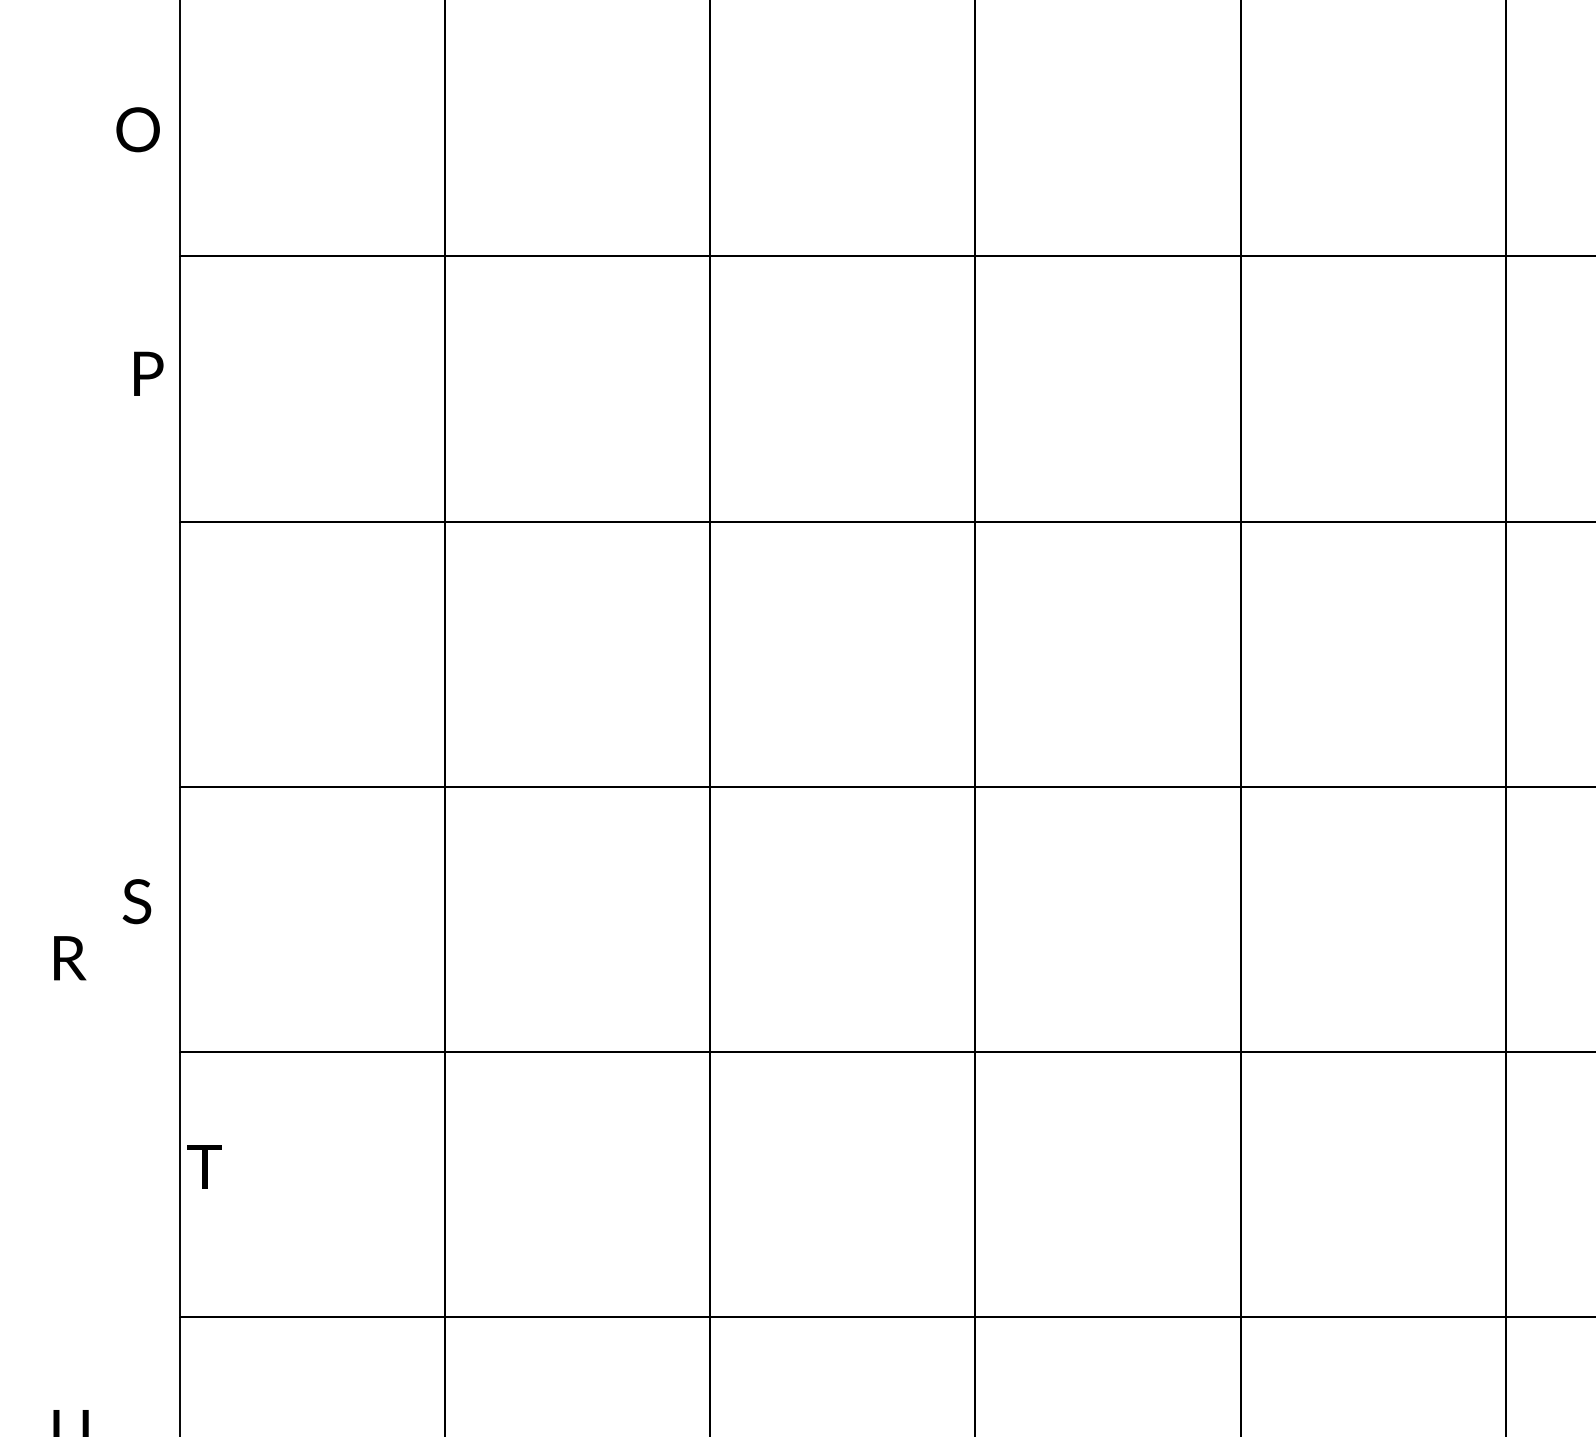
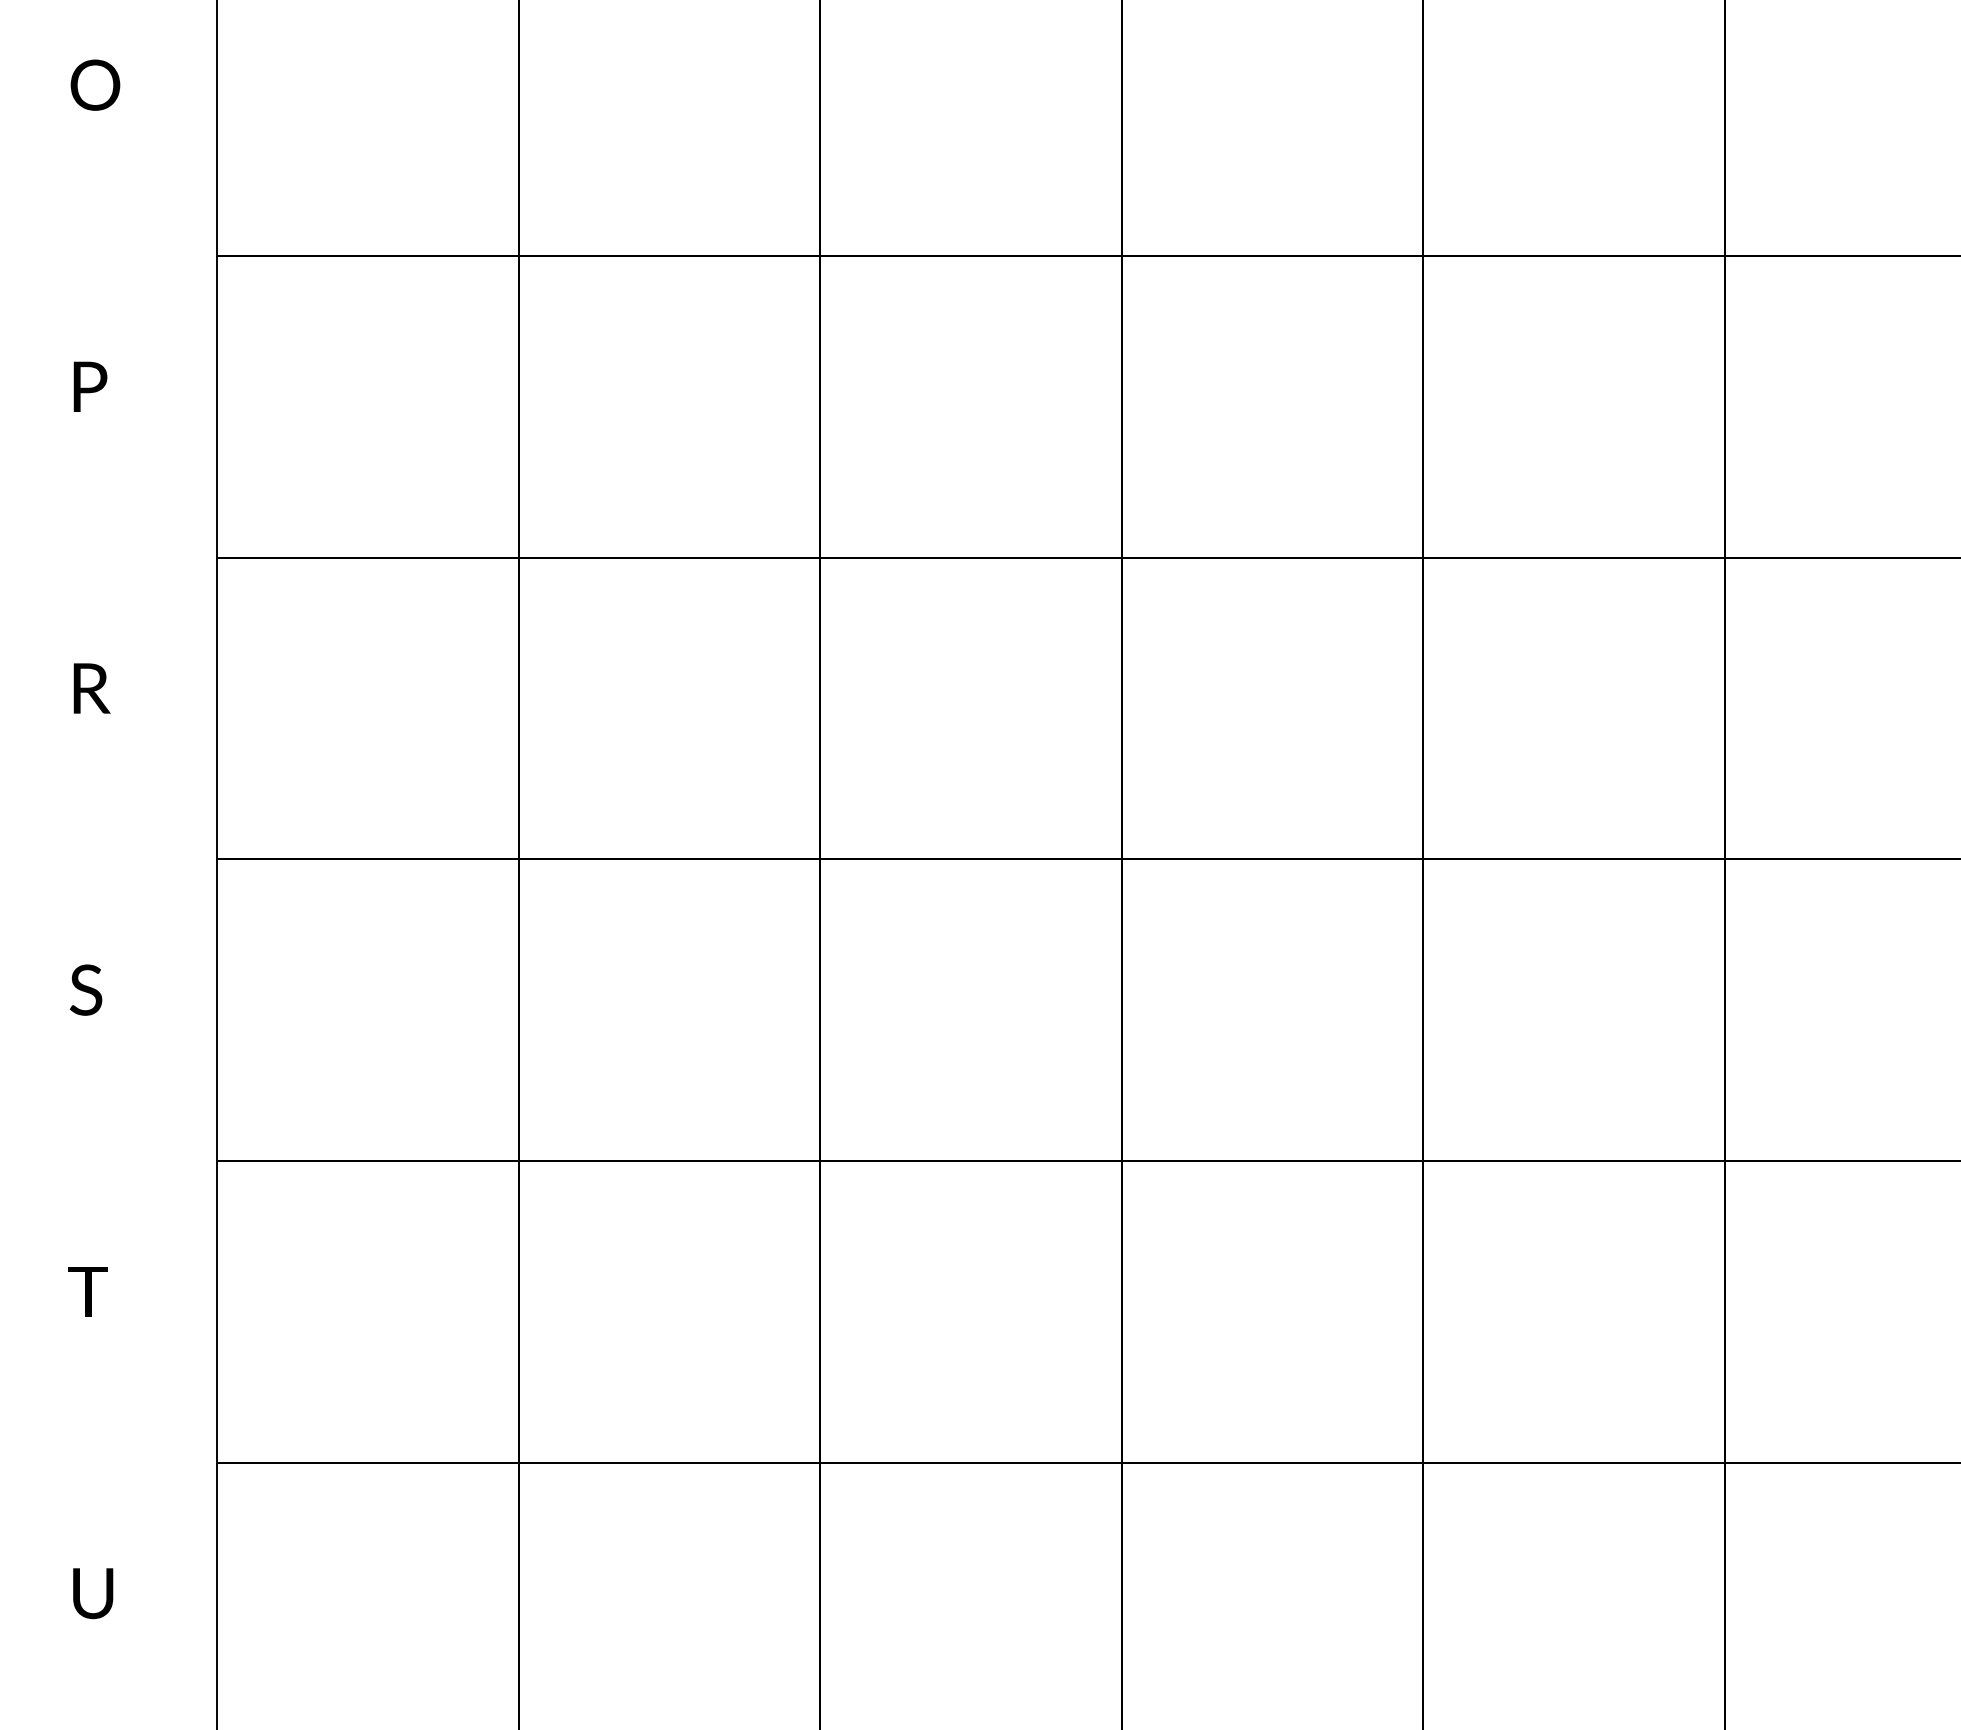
text: (138, 129) -> (95, 84), moved
text: (148, 373) -> (90, 386), moved
text: (137, 901) -> (86, 989), moved
text: (69, 958) -> (91, 688), moved
text: (204, 1166) -> (87, 1291), moved

